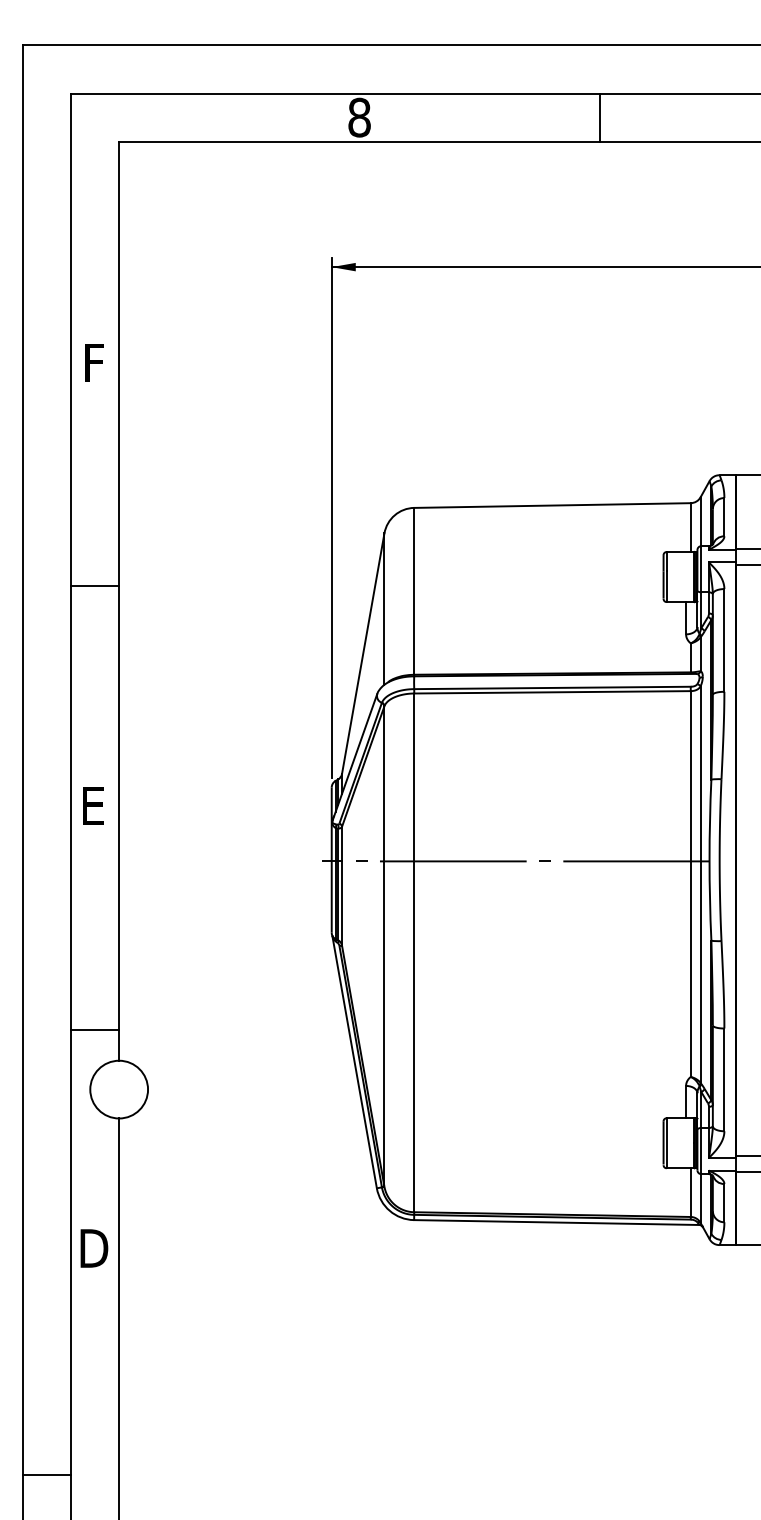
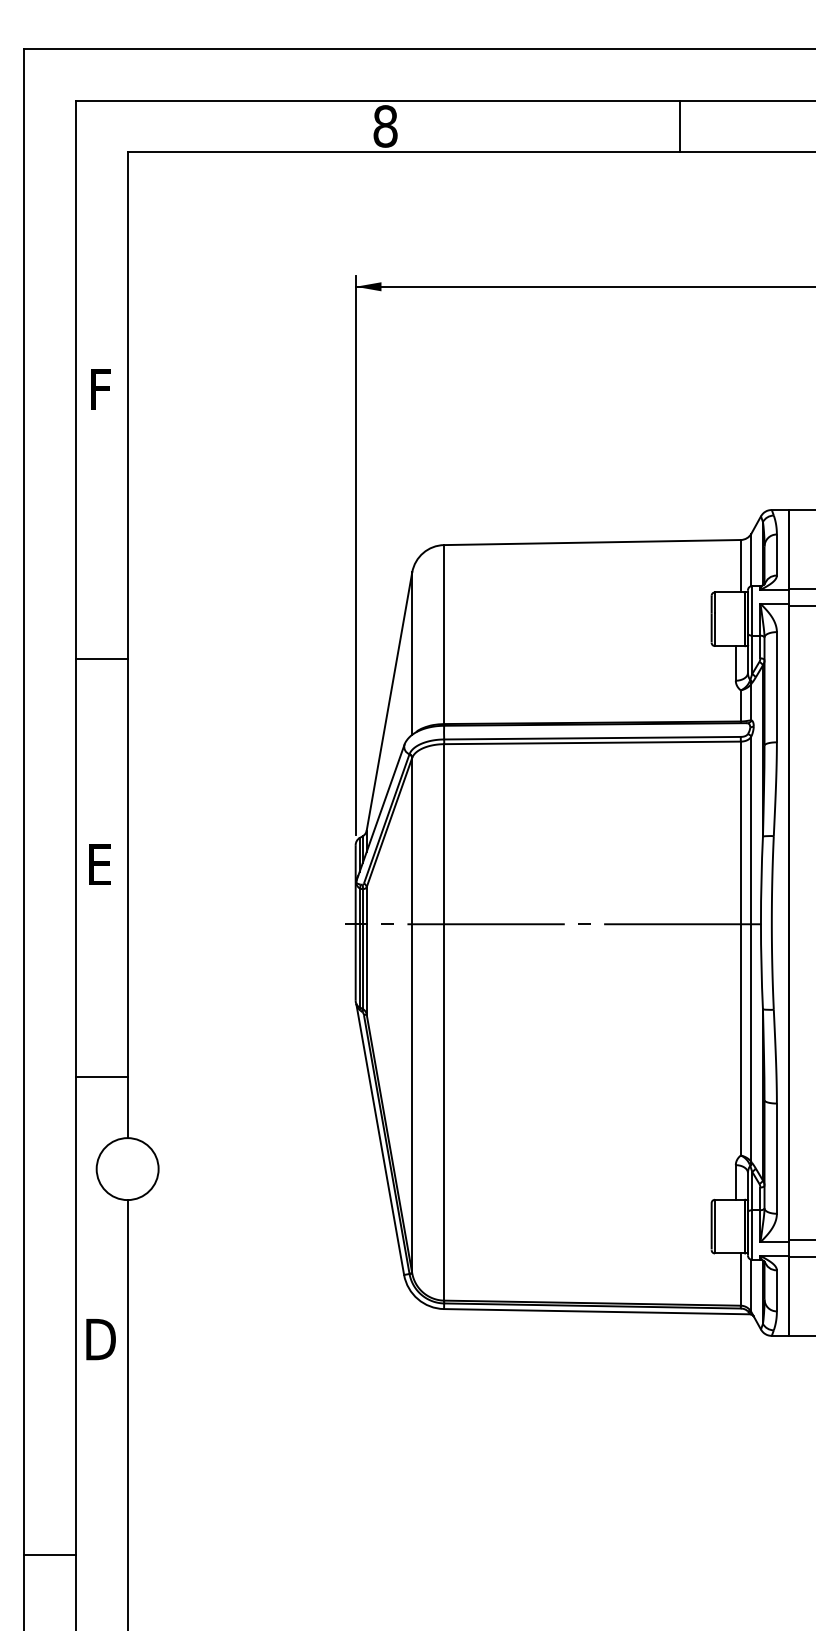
line: (600, 117) -> (679, 126), moved
line: (94, 585) -> (101, 658), moved
line: (94, 1030) -> (101, 1077), moved
line: (47, 1474) -> (50, 1555), moved

